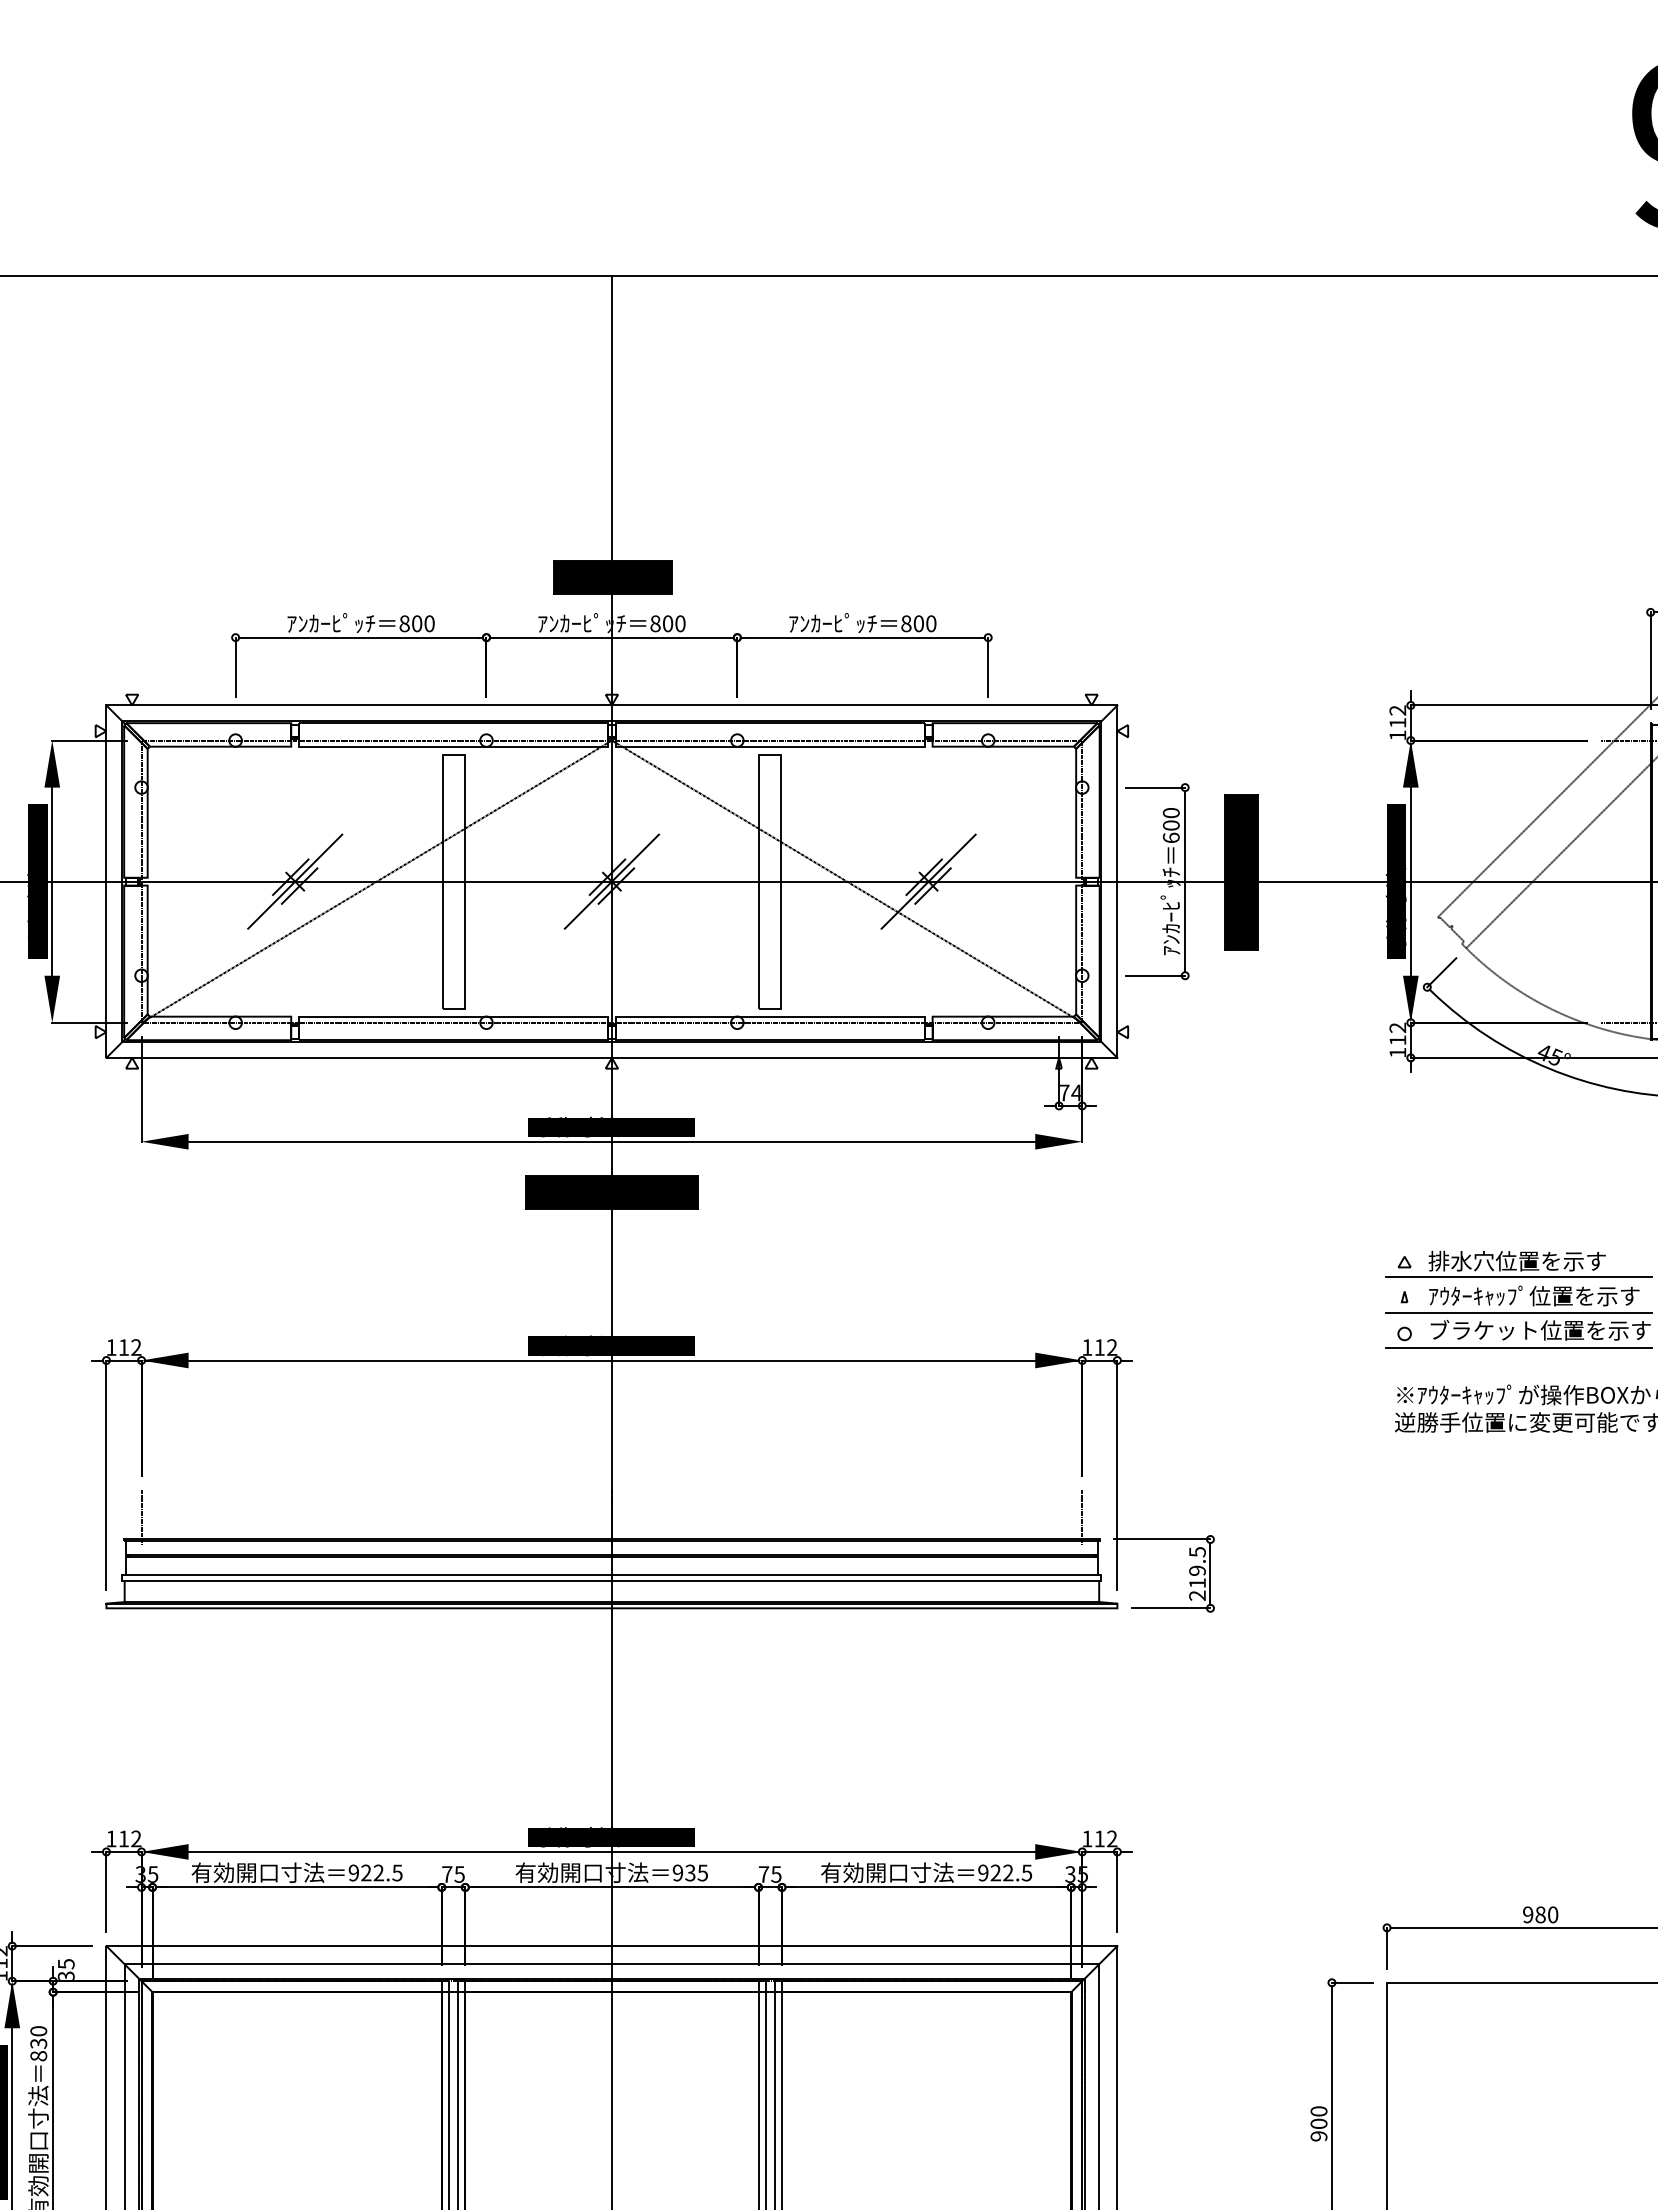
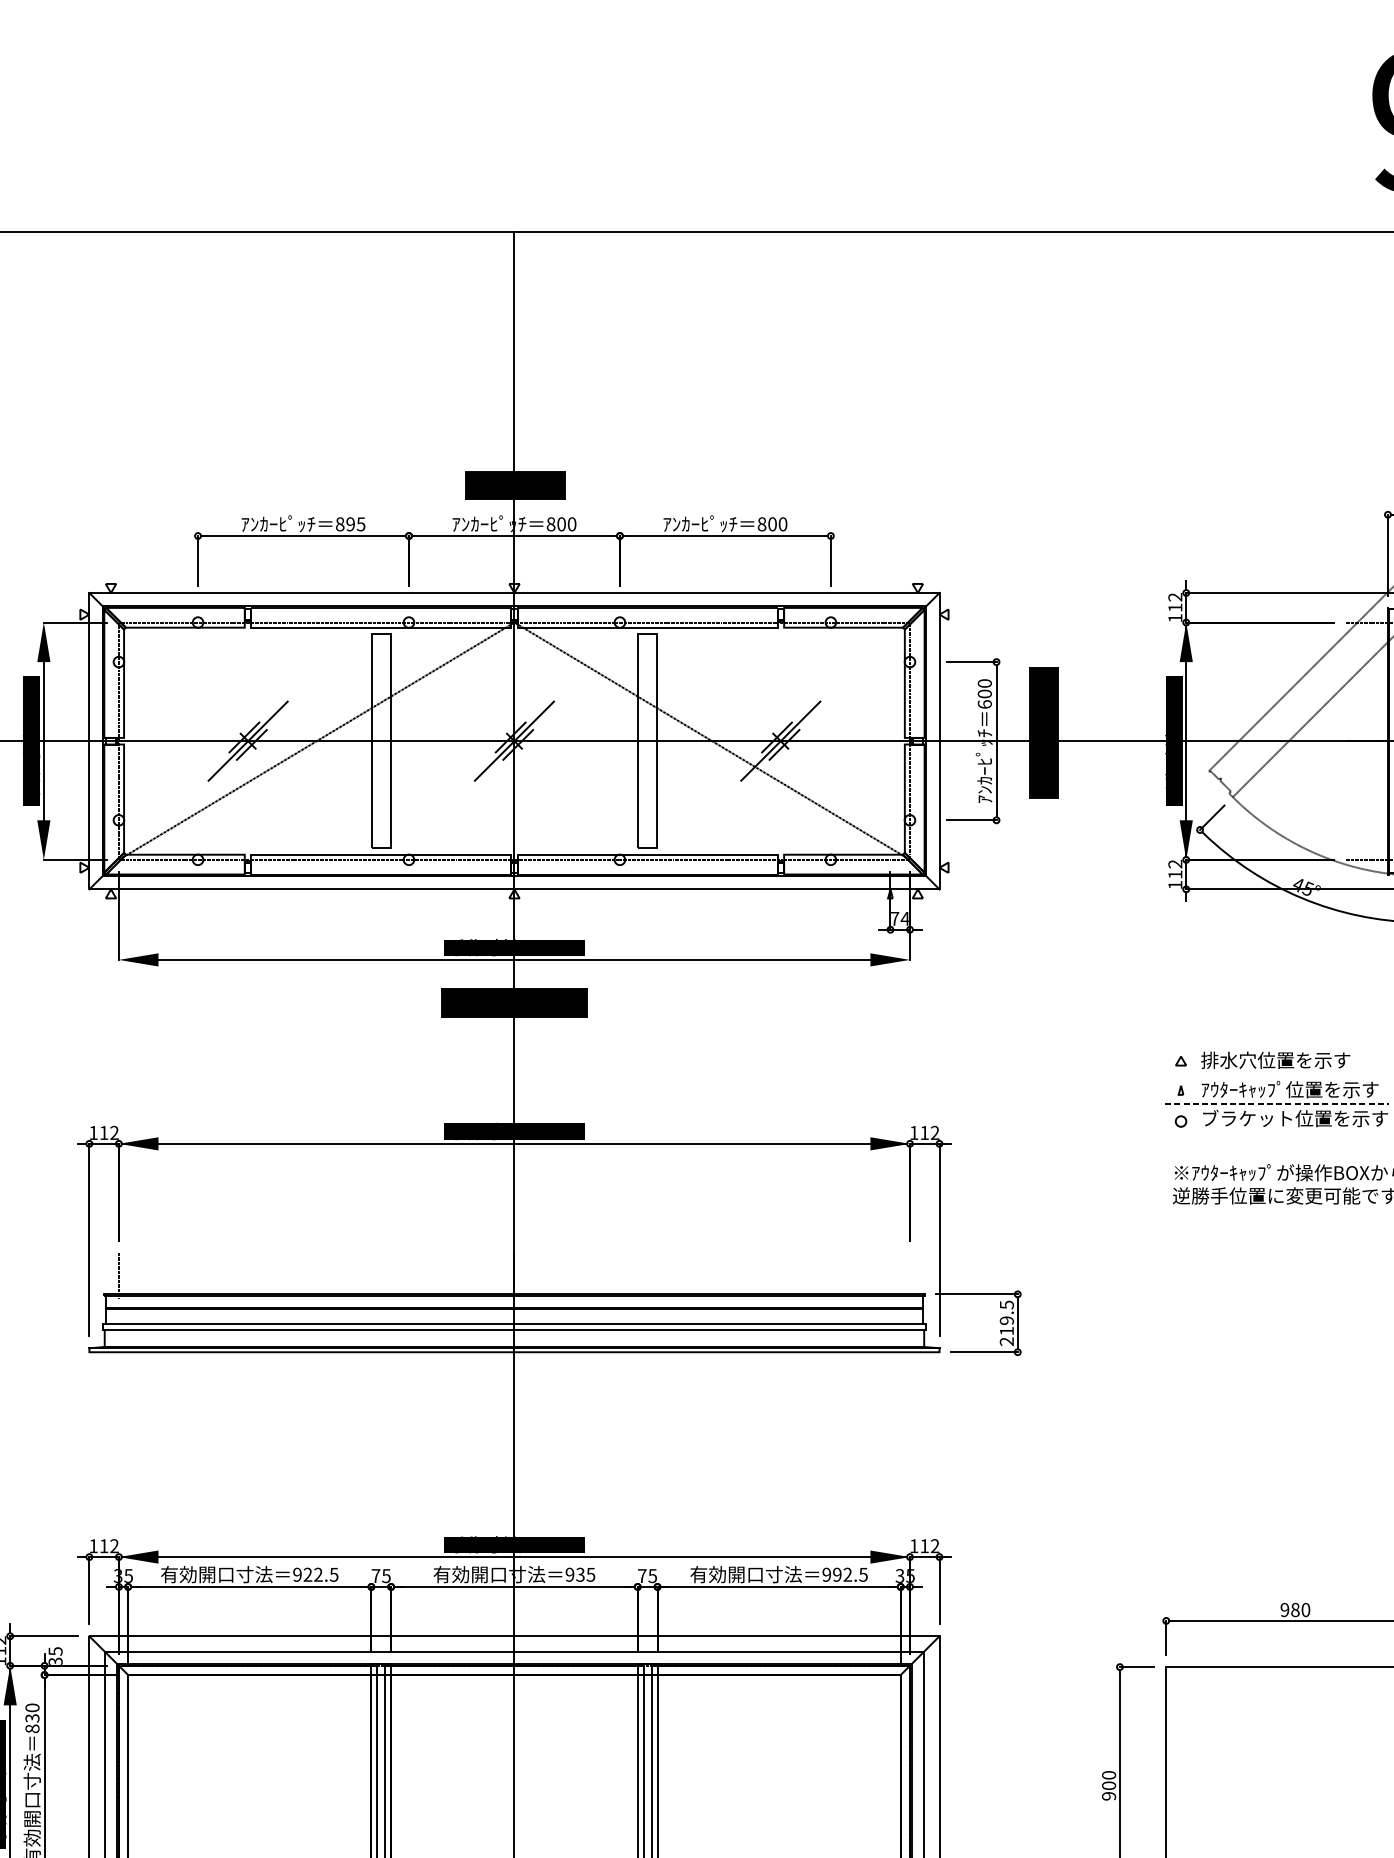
text: (423, 623) -> (356, 524), 800 -> 895
line: (1518, 1276) -> (1276, 1073), removed
line: (1519, 1313) -> (1277, 1104), solid -> dashed
line: (1518, 1348) -> (1276, 1133), removed
line: (1082, 1517) -> (910, 1275), removed
text: (995, 1873) -> (837, 1575), 922.5 -> 992.5

